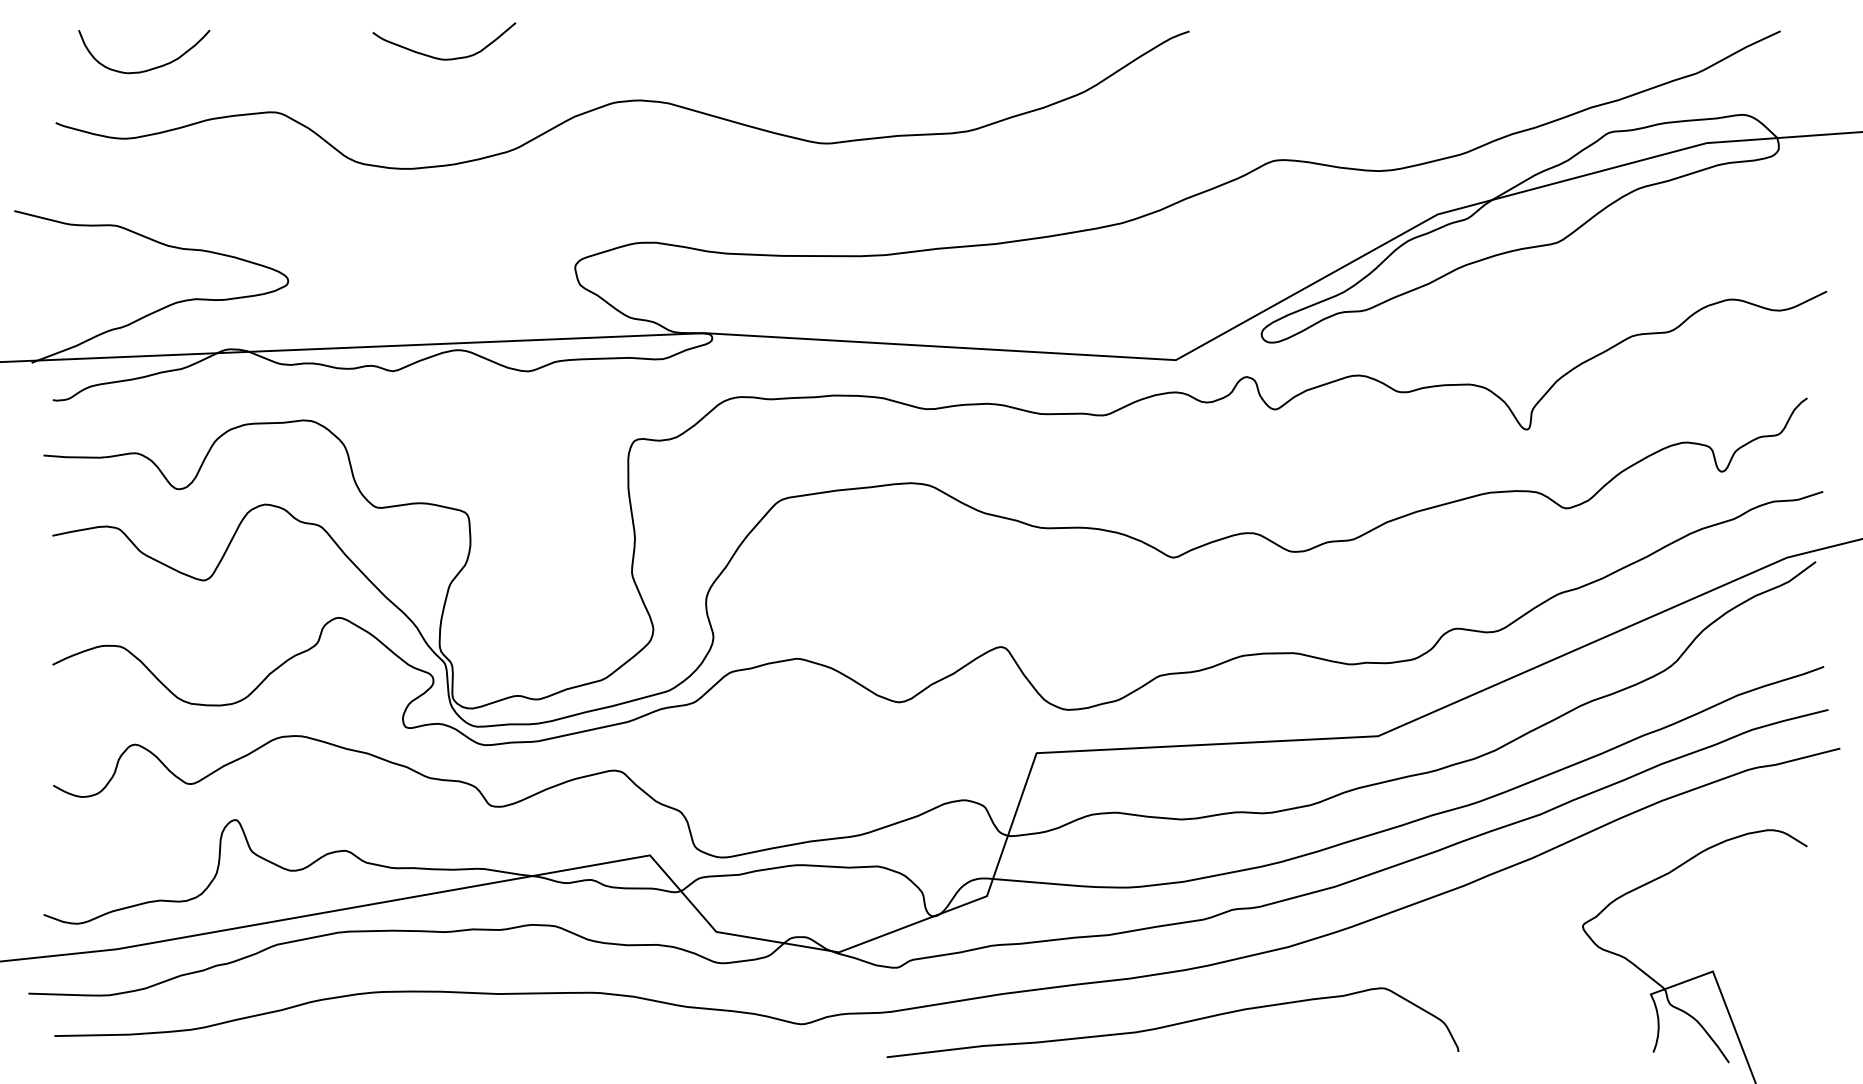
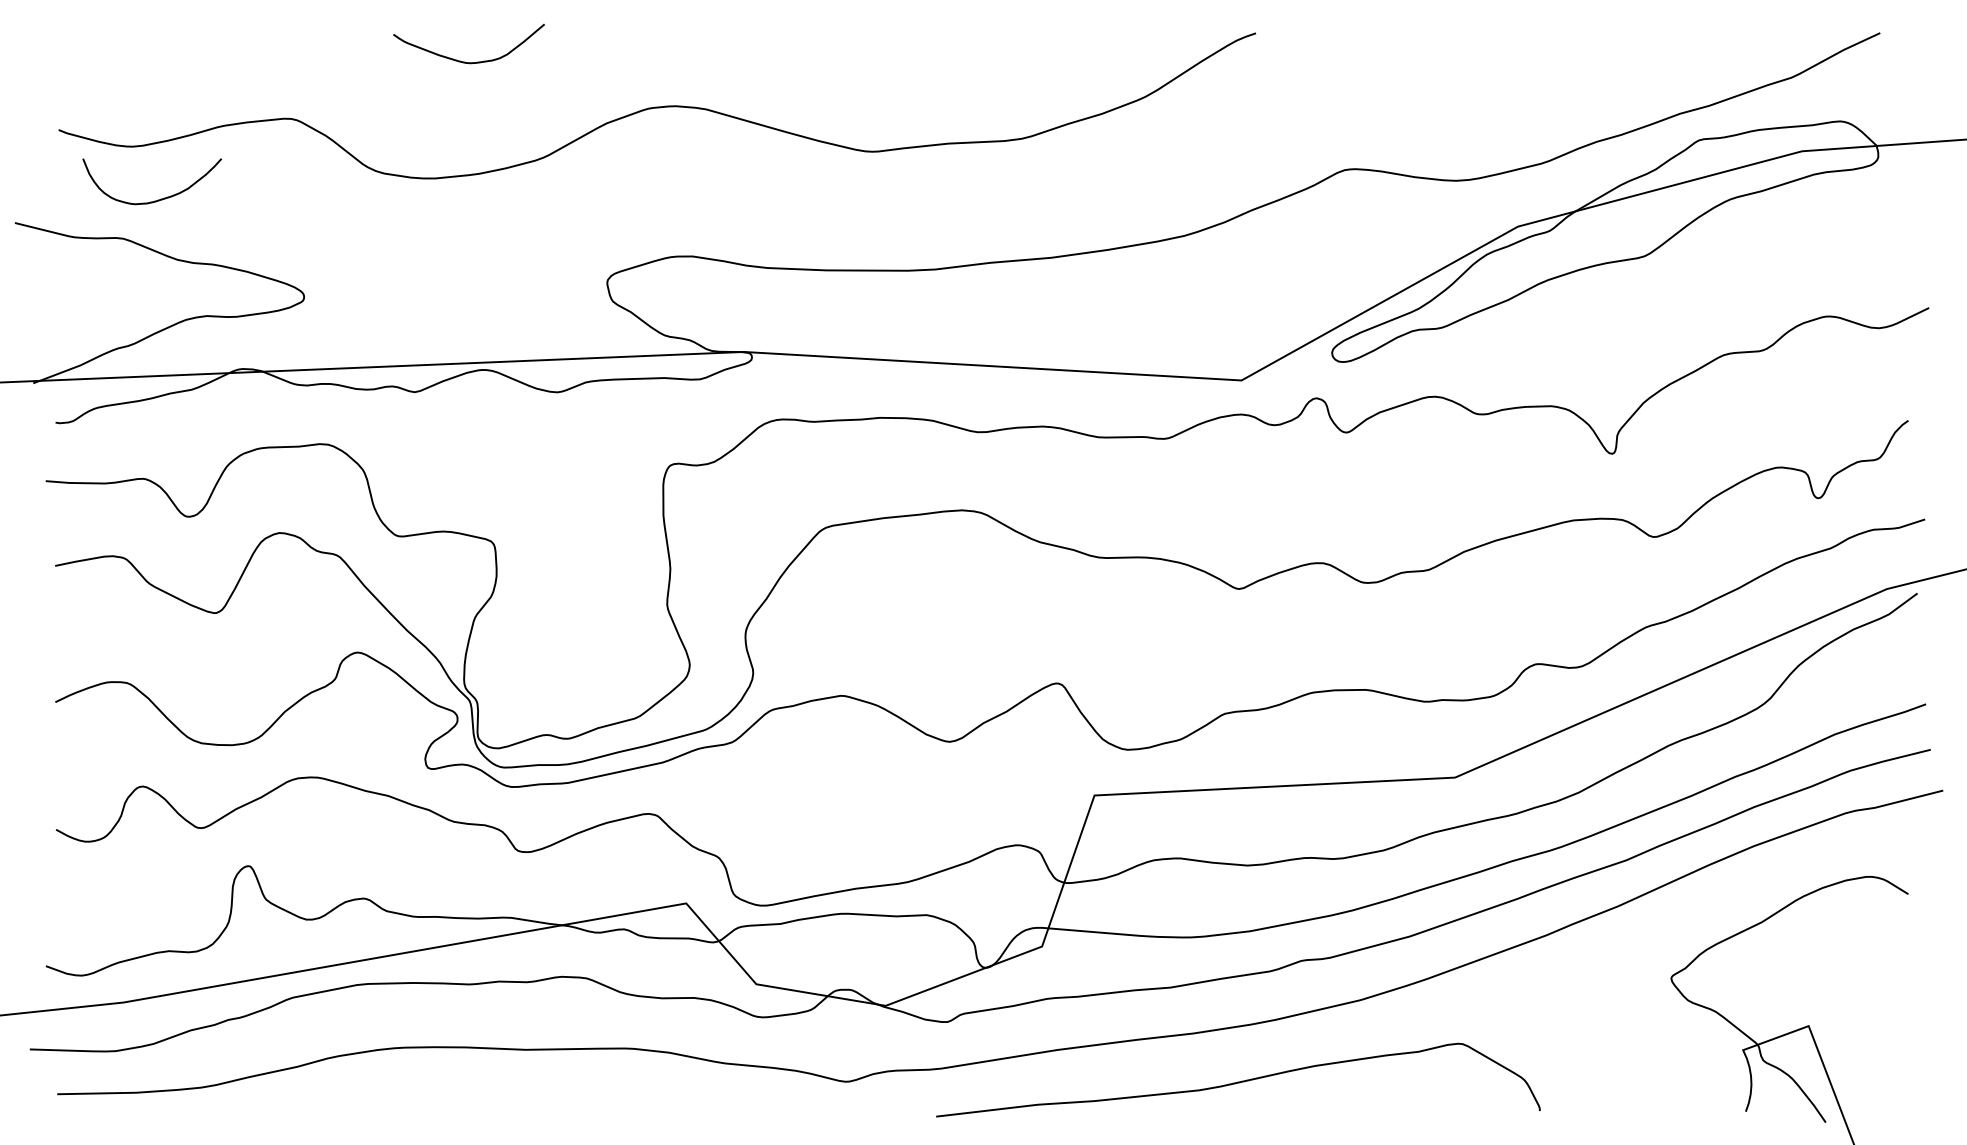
curve: (150, 68) -> (158, 199), moved

